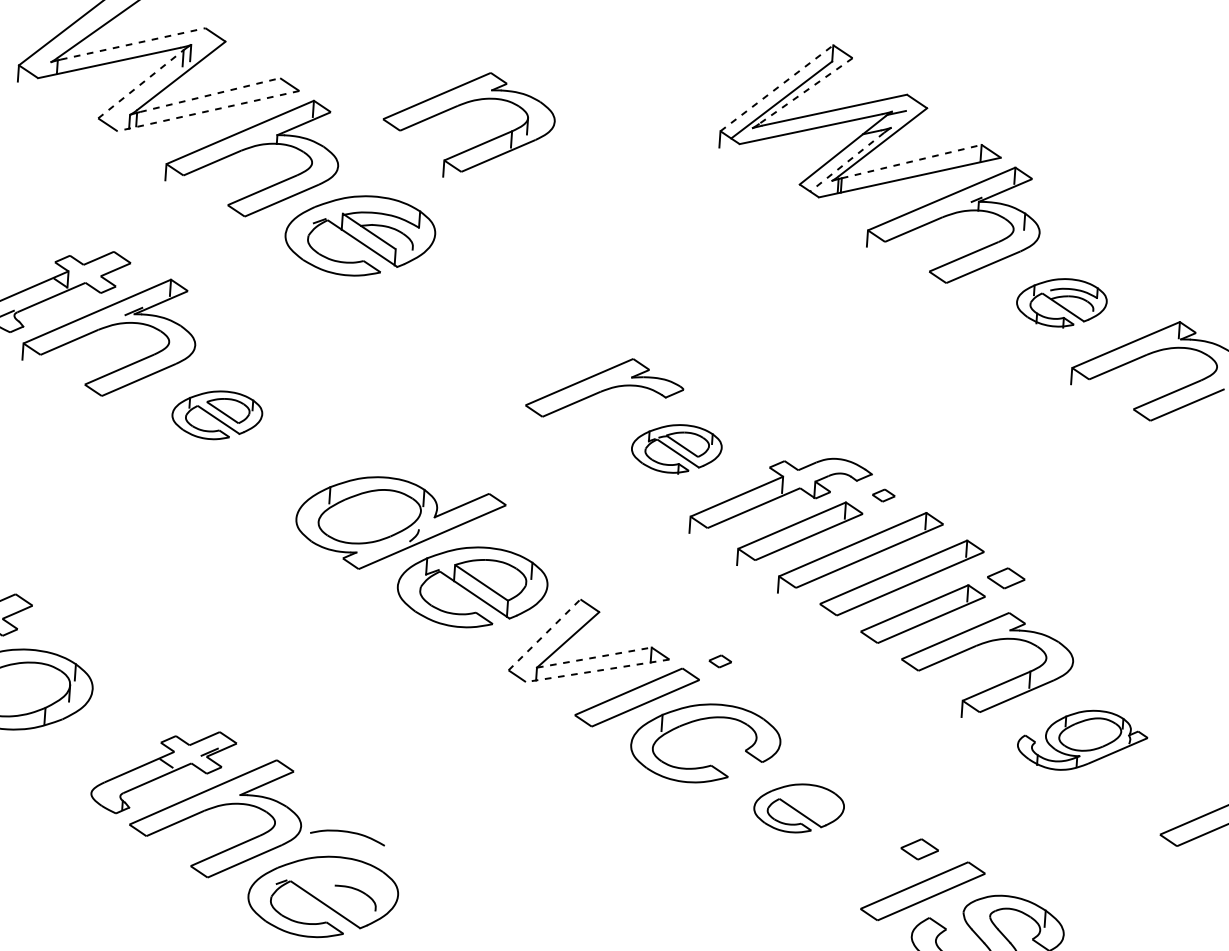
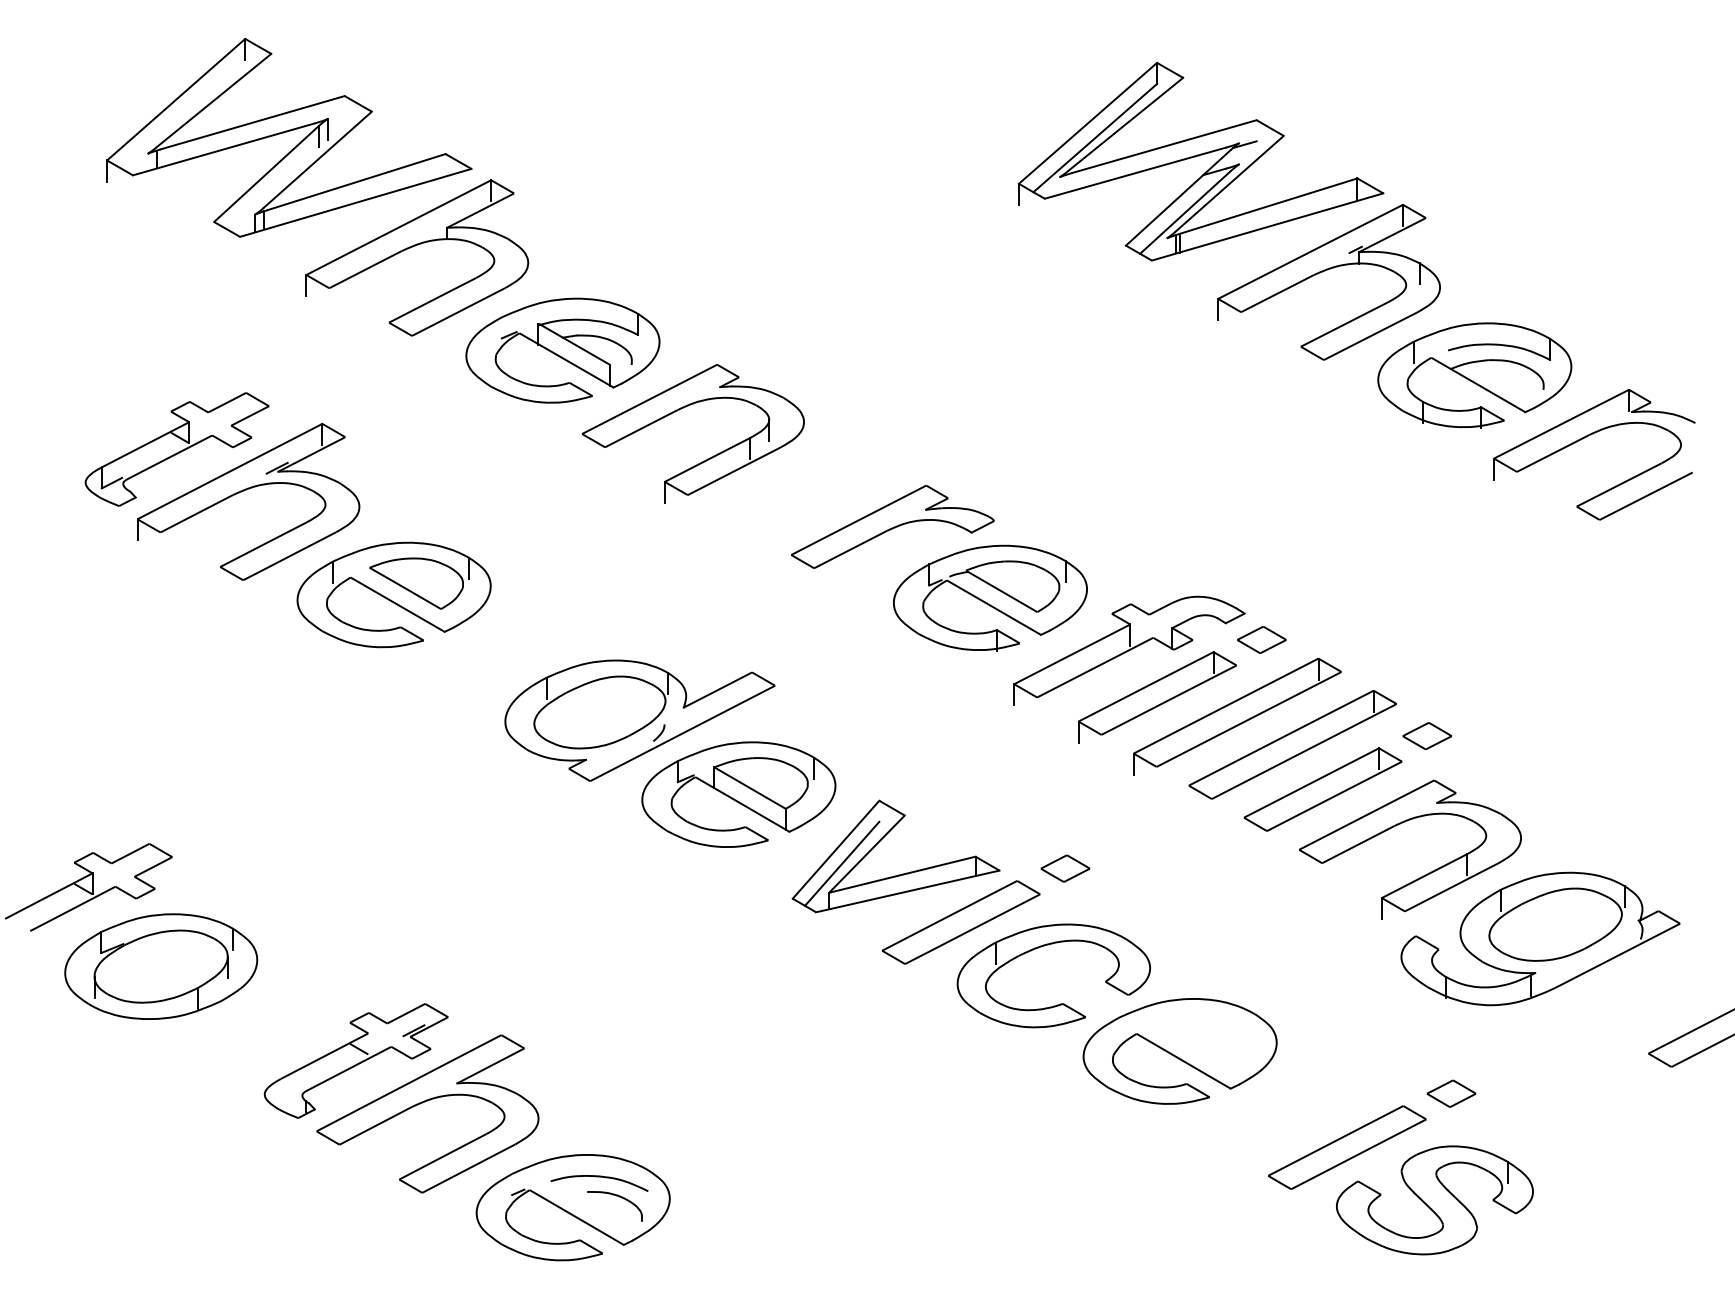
line: (133, 43) -> (252, 122), dashed -> solid
line: (141, 84) -> (266, 174), dashed -> solid
line: (777, 88) -> (1088, 123), dashed -> solid
line: (805, 91) -> (1125, 124), dashed -> solid
line: (210, 94) -> (357, 181), dashed -> solid
part: (460, 105) -> (681, 409), moved
line: (208, 110) -> (355, 202), dashed -> solid
line: (912, 161) -> (1269, 206), dashed -> solid
line: (846, 162) -> (1184, 212), dashed -> solid
part: (1061, 302) -> (1474, 375), size x1.67
part: (216, 414) -> (393, 594), size x1.67
part: (676, 448) -> (990, 597), size x1.67
part: (883, 495) -> (1261, 639), size x1.67
line: (544, 634) -> (836, 849), dashed -> solid
line: (548, 645) -> (842, 863), added
line: (594, 657) -> (902, 874), dashed -> solid
part: (720, 661) -> (1065, 868), size x1.67
line: (597, 670) -> (907, 891), dashed -> solid
part: (1082, 740) -> (1540, 938), size x1.67
part: (798, 808) -> (1179, 1051), size x1.67
curve: (347, 832) -> (599, 1177), moved
part: (919, 849) -> (1451, 1093), moved

